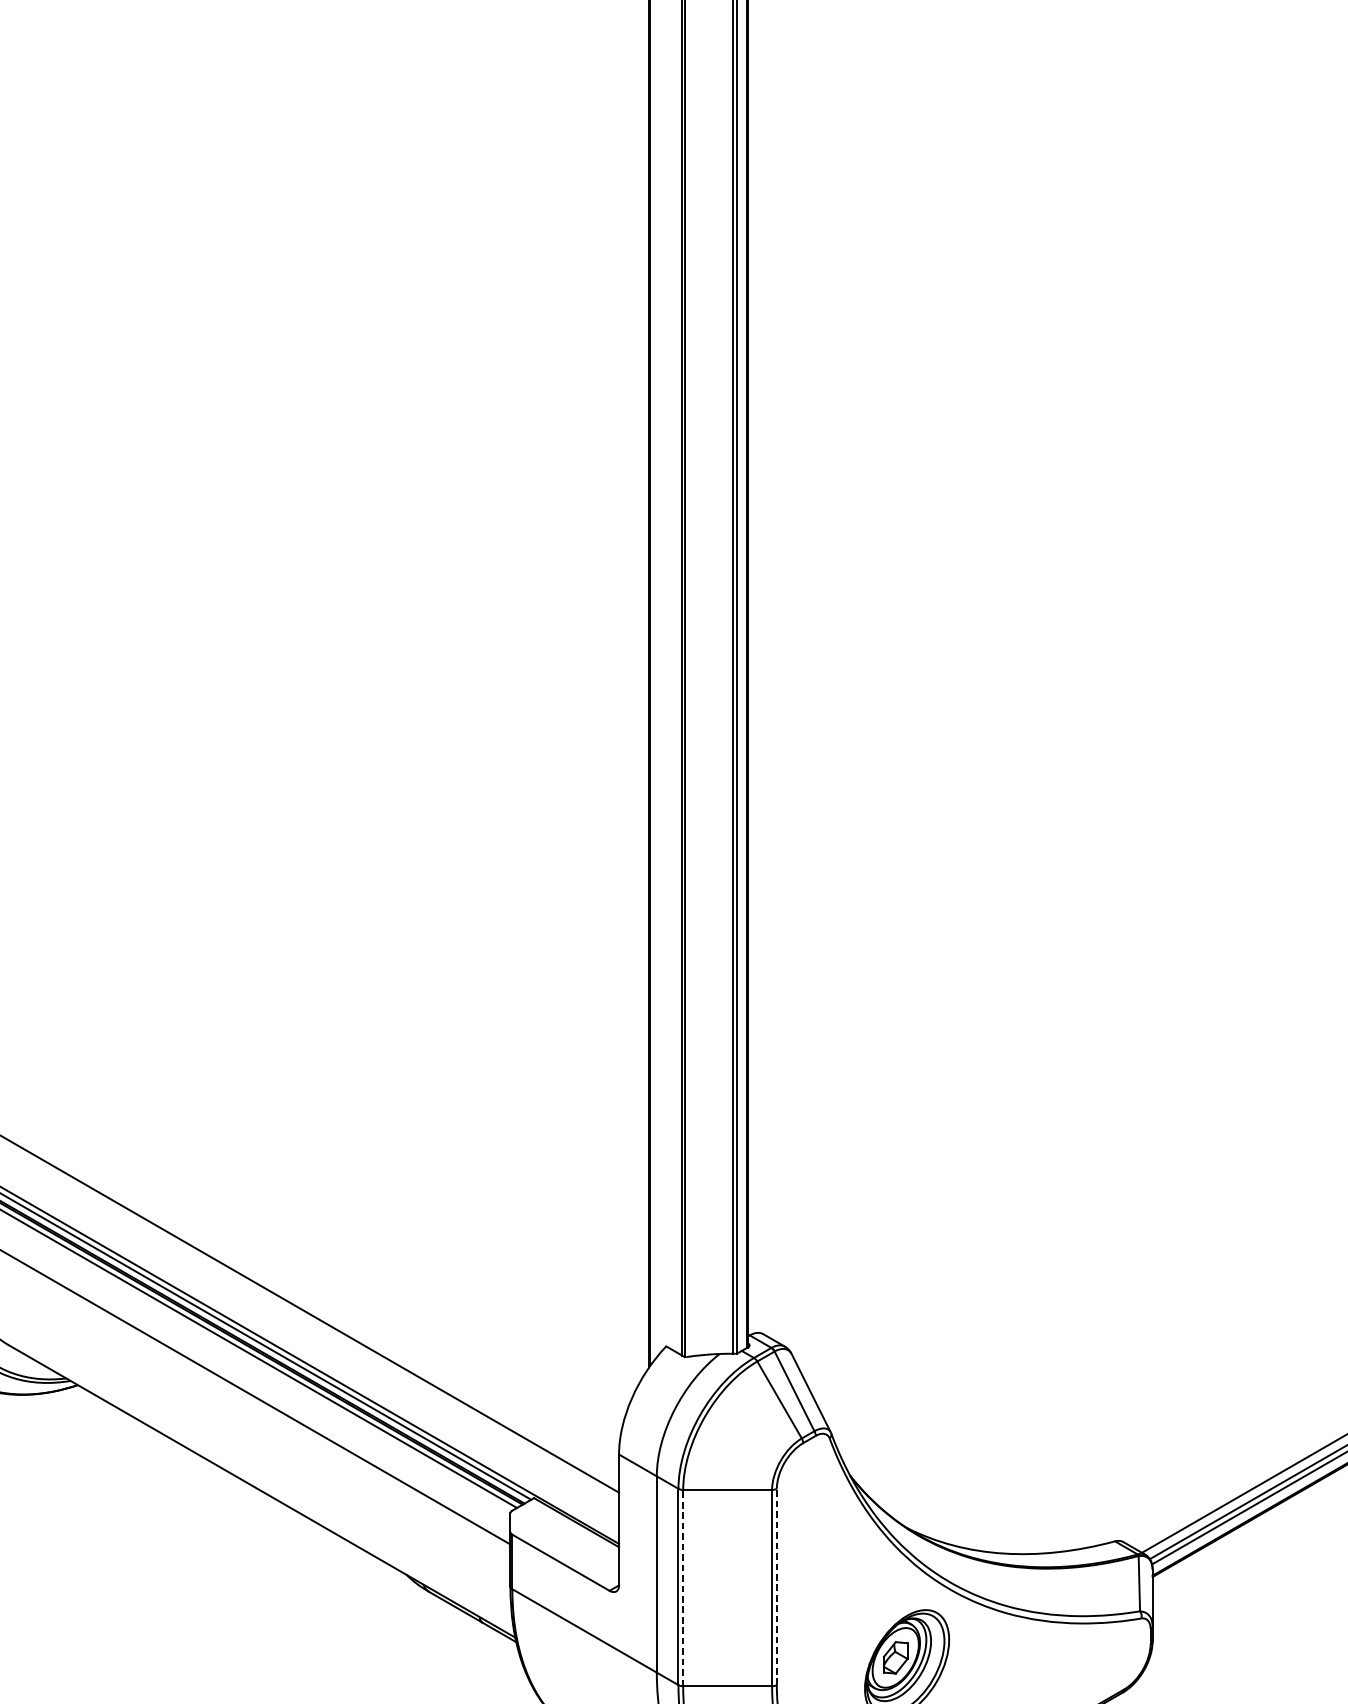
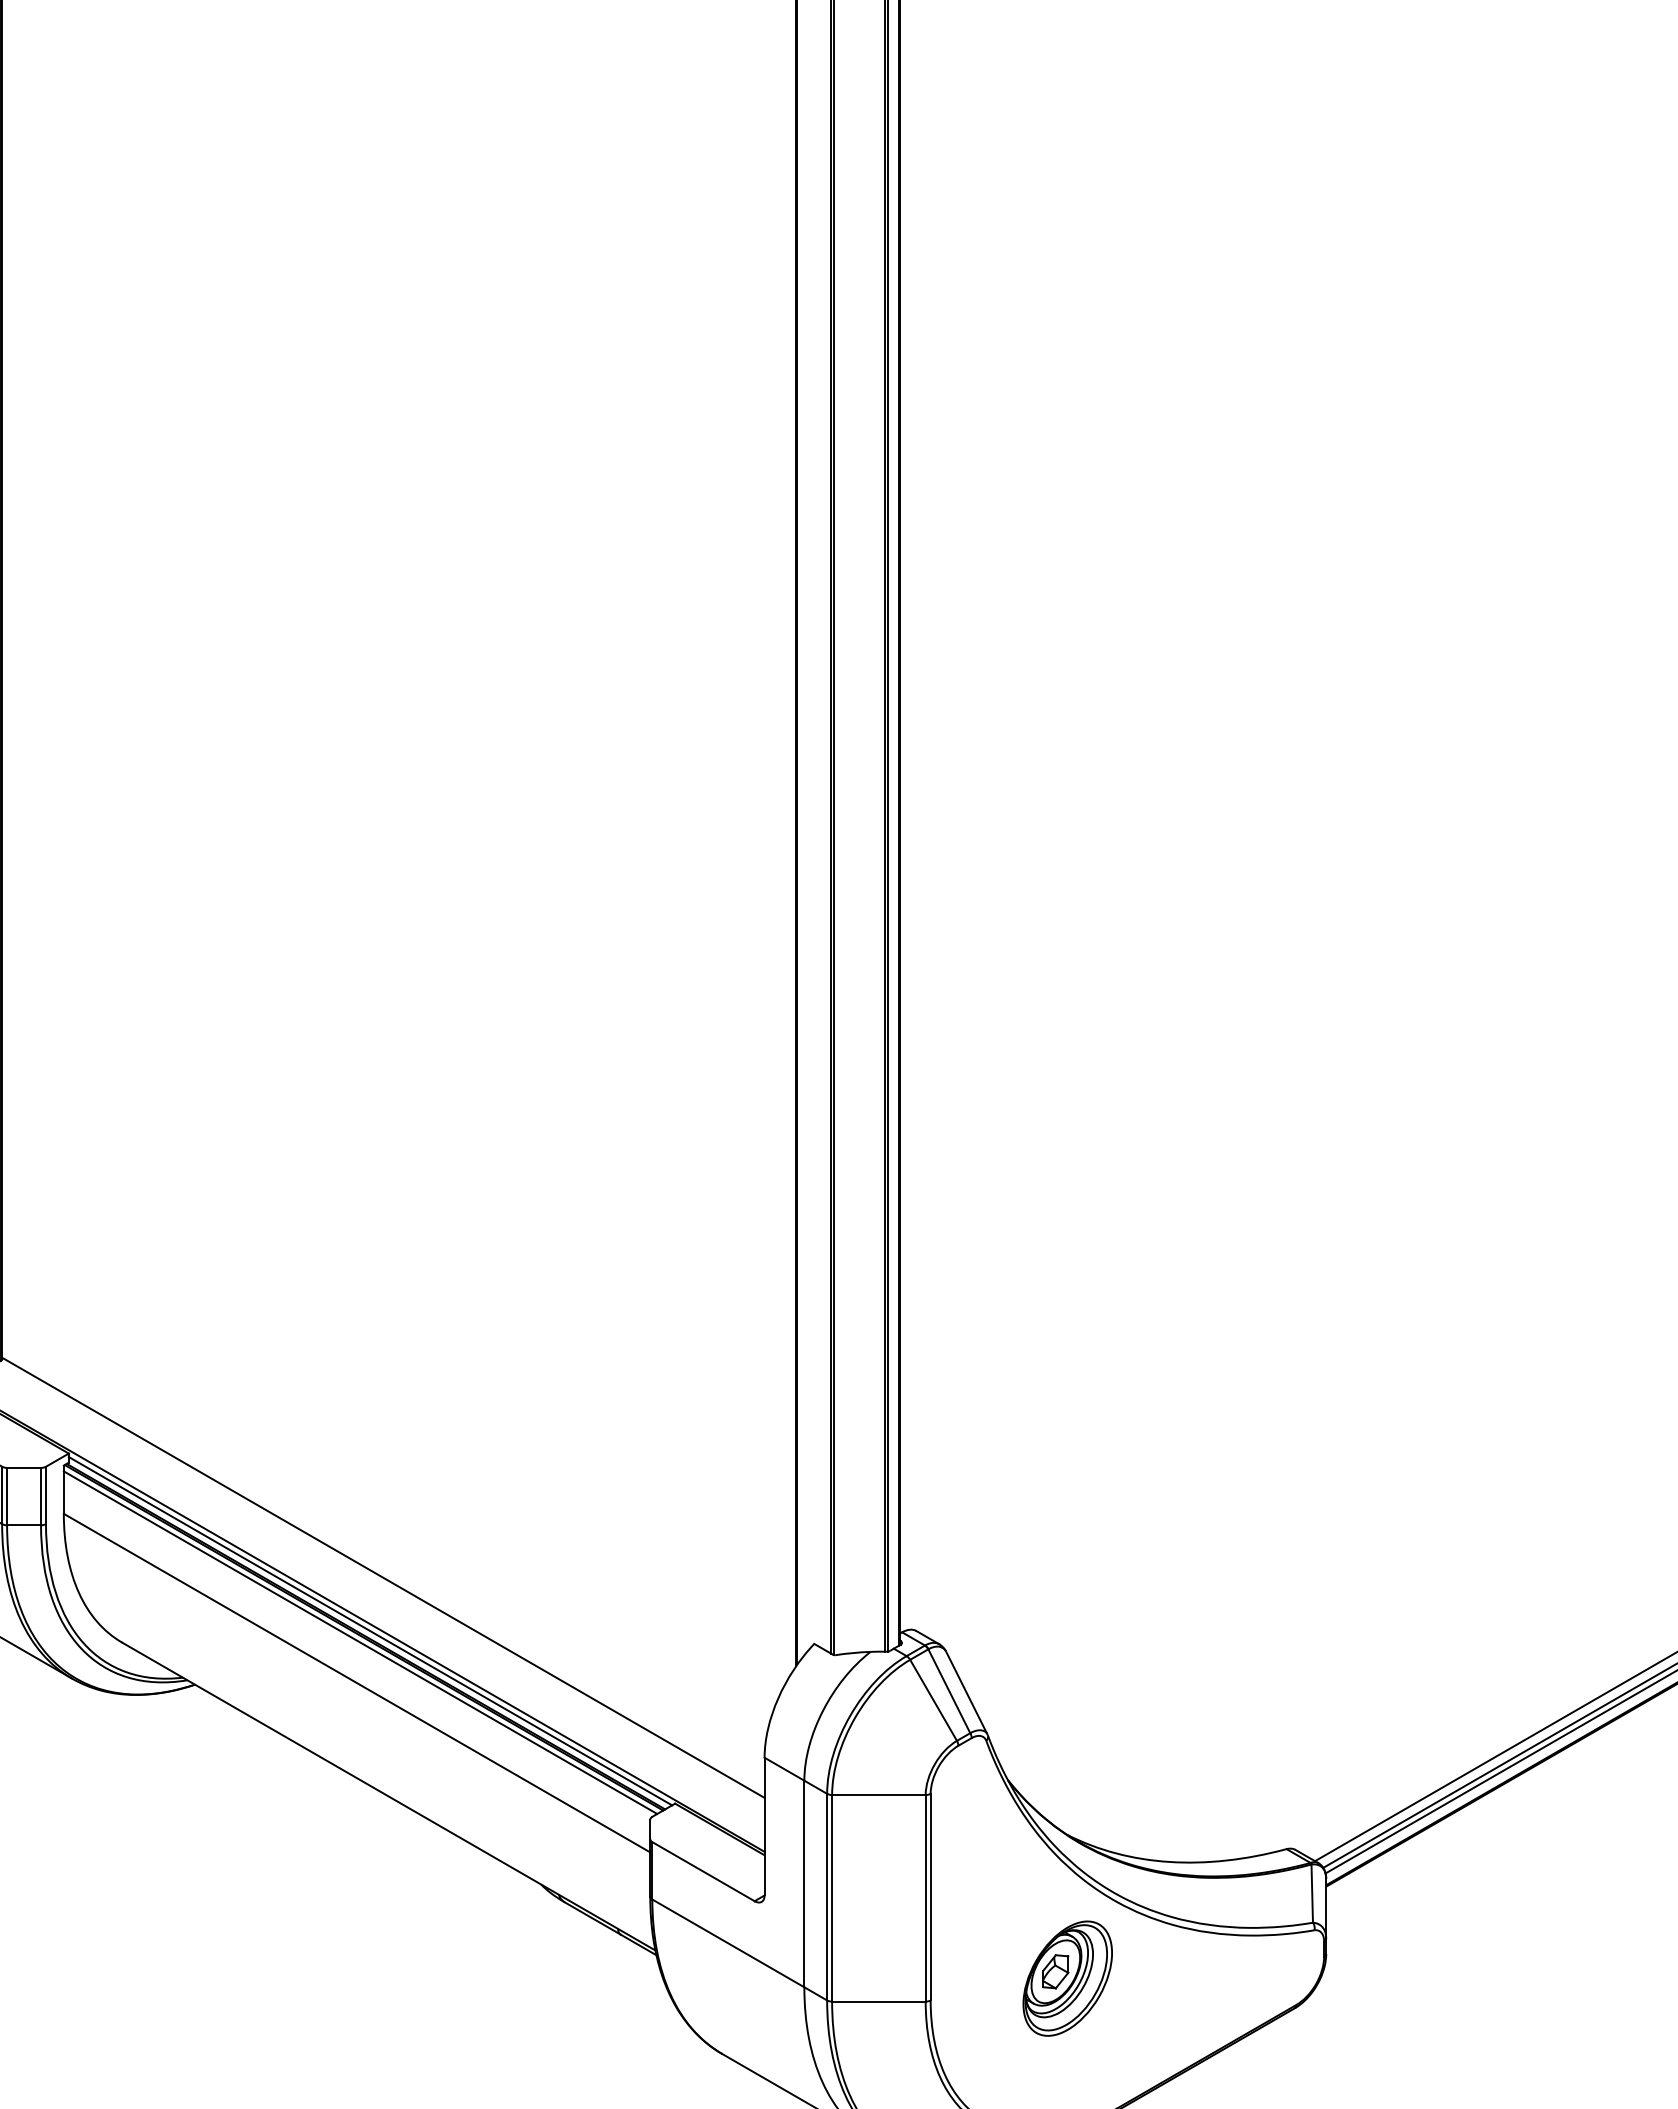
line: (776, 1586) -> (930, 1896), dashed -> solid
line: (683, 1587) -> (832, 1897), dashed -> solid

